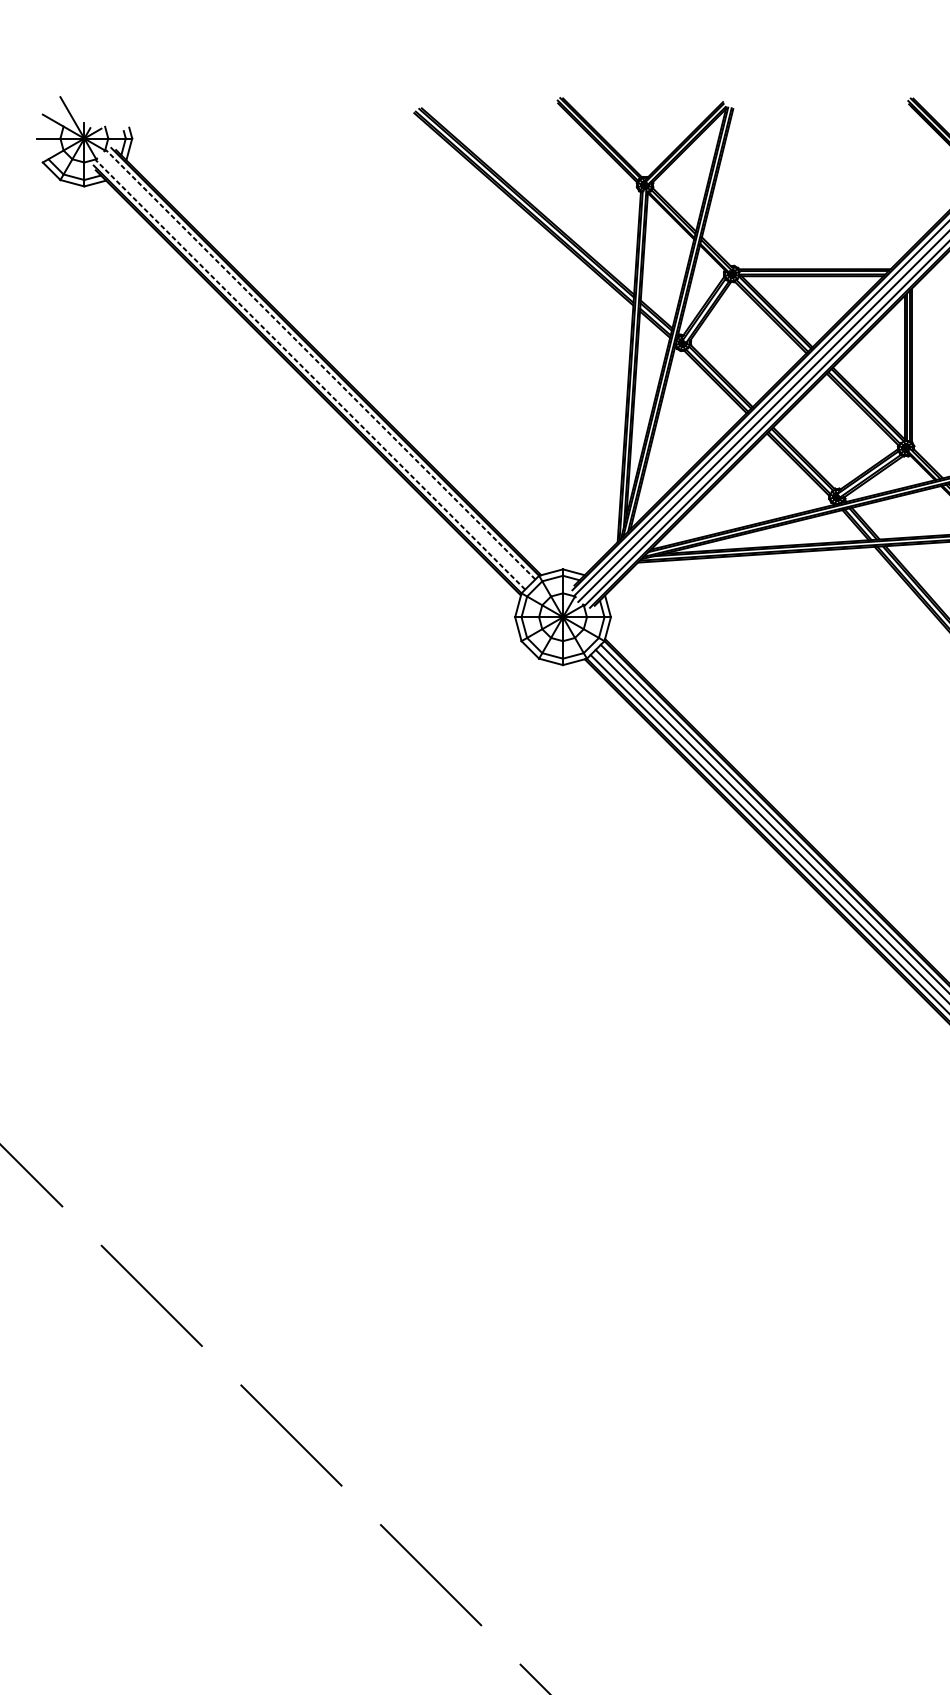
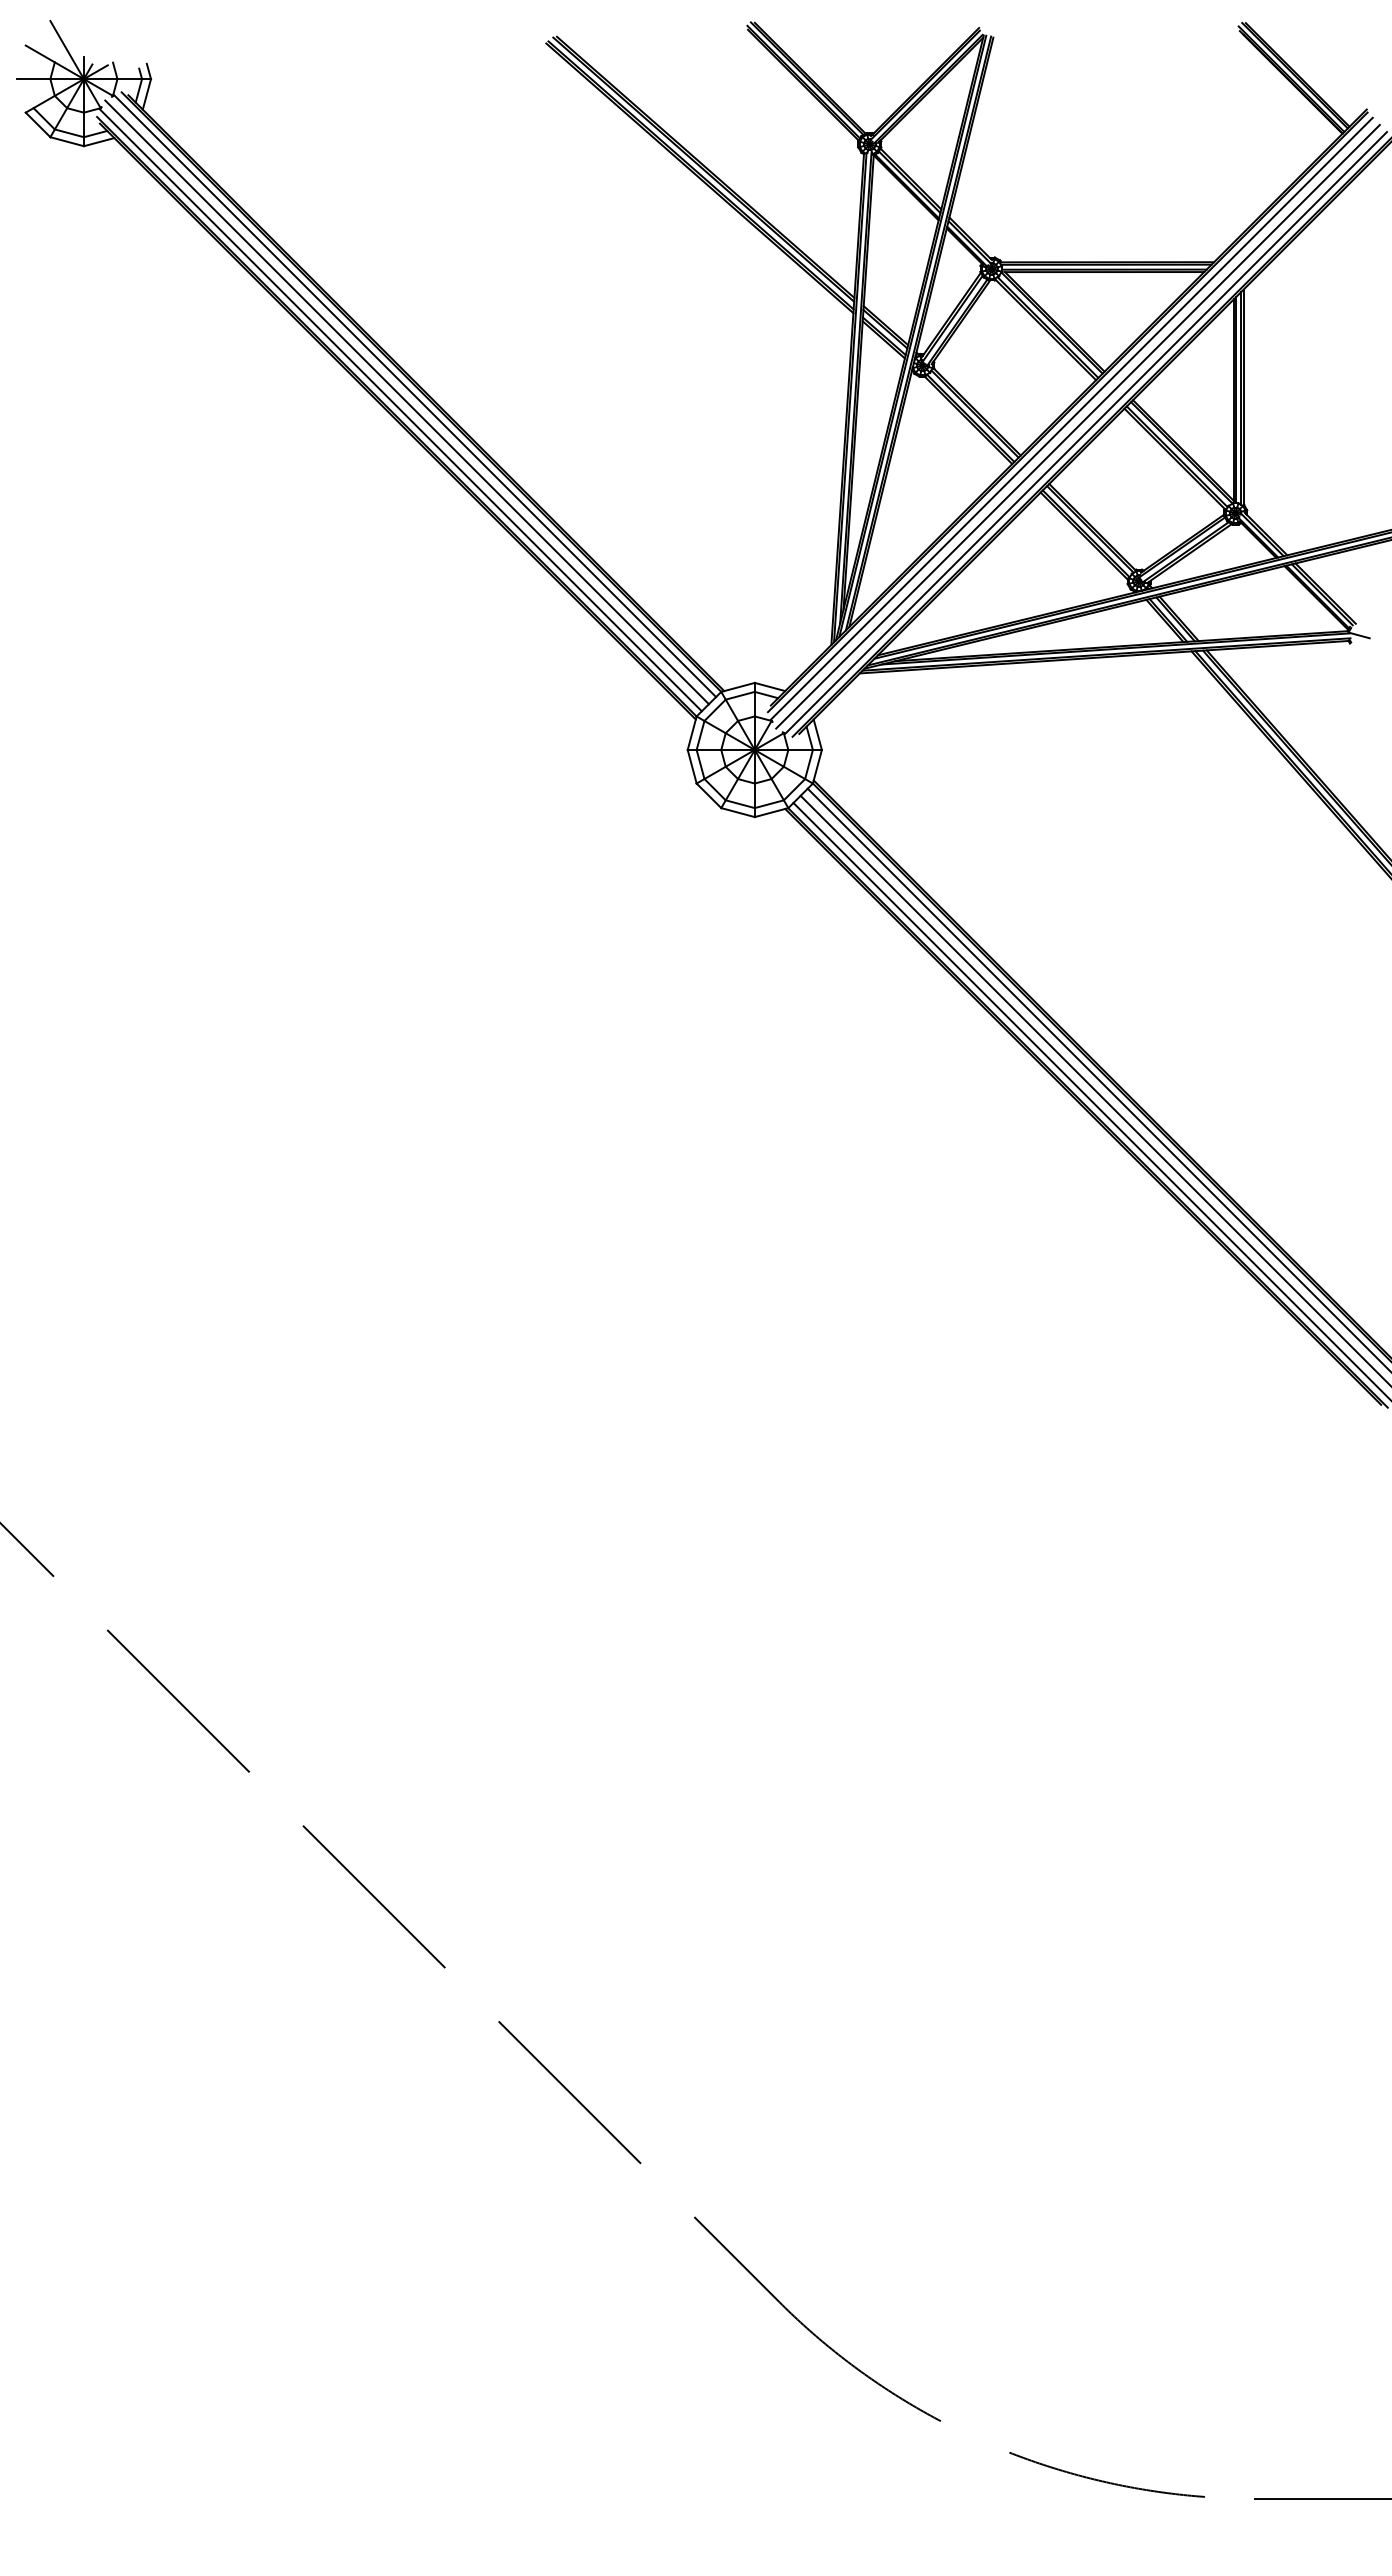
line: (320, 365) -> (415, 396), dashed -> solid
line: (314, 369) -> (406, 402), added
line: (310, 375) -> (400, 410), dashed -> solid

